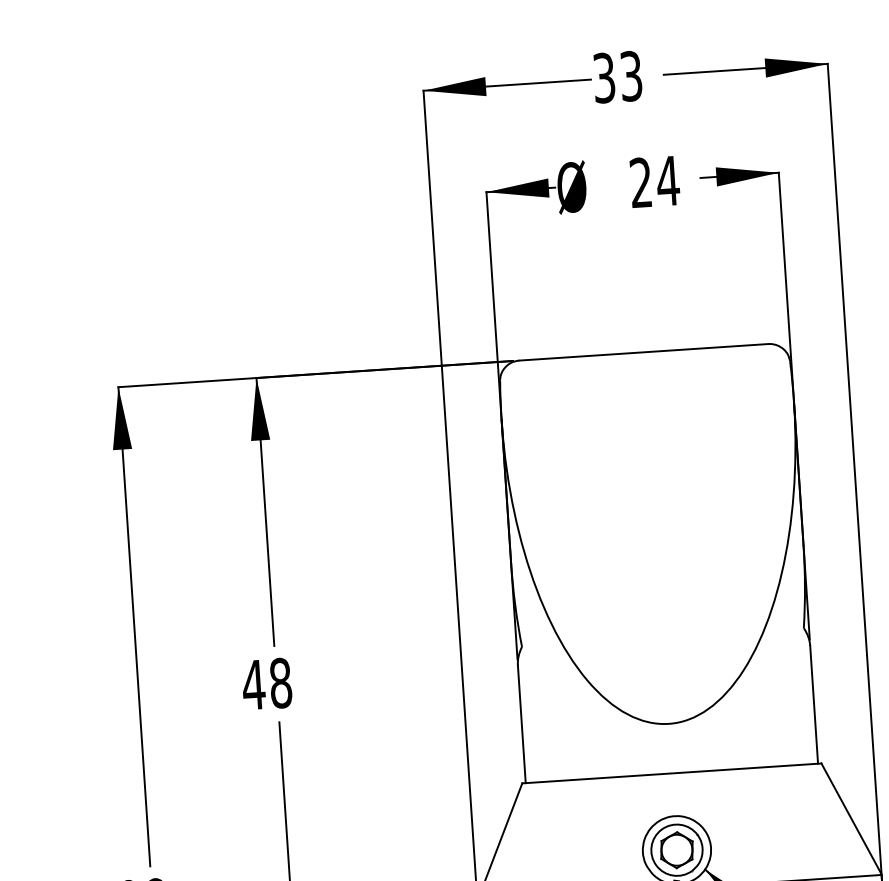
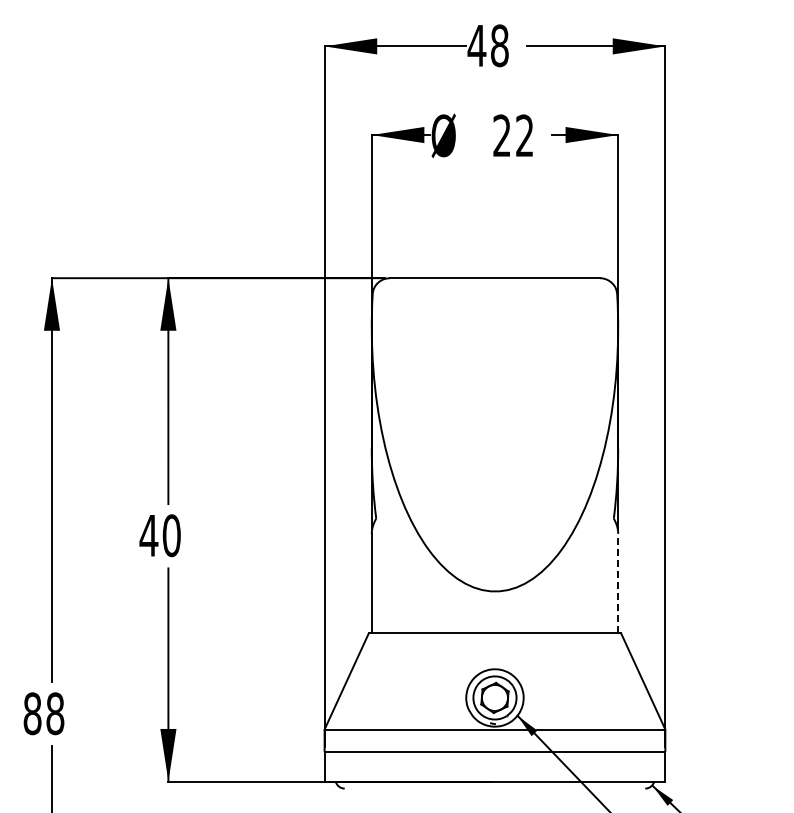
text: (616, 76) -> (487, 45), 33 -> 48
text: (667, 180) -> (524, 135), 24 -> 22
text: (280, 682) -> (171, 535), 48 -> 40
line: (814, 704) -> (618, 583), solid -> dashed

